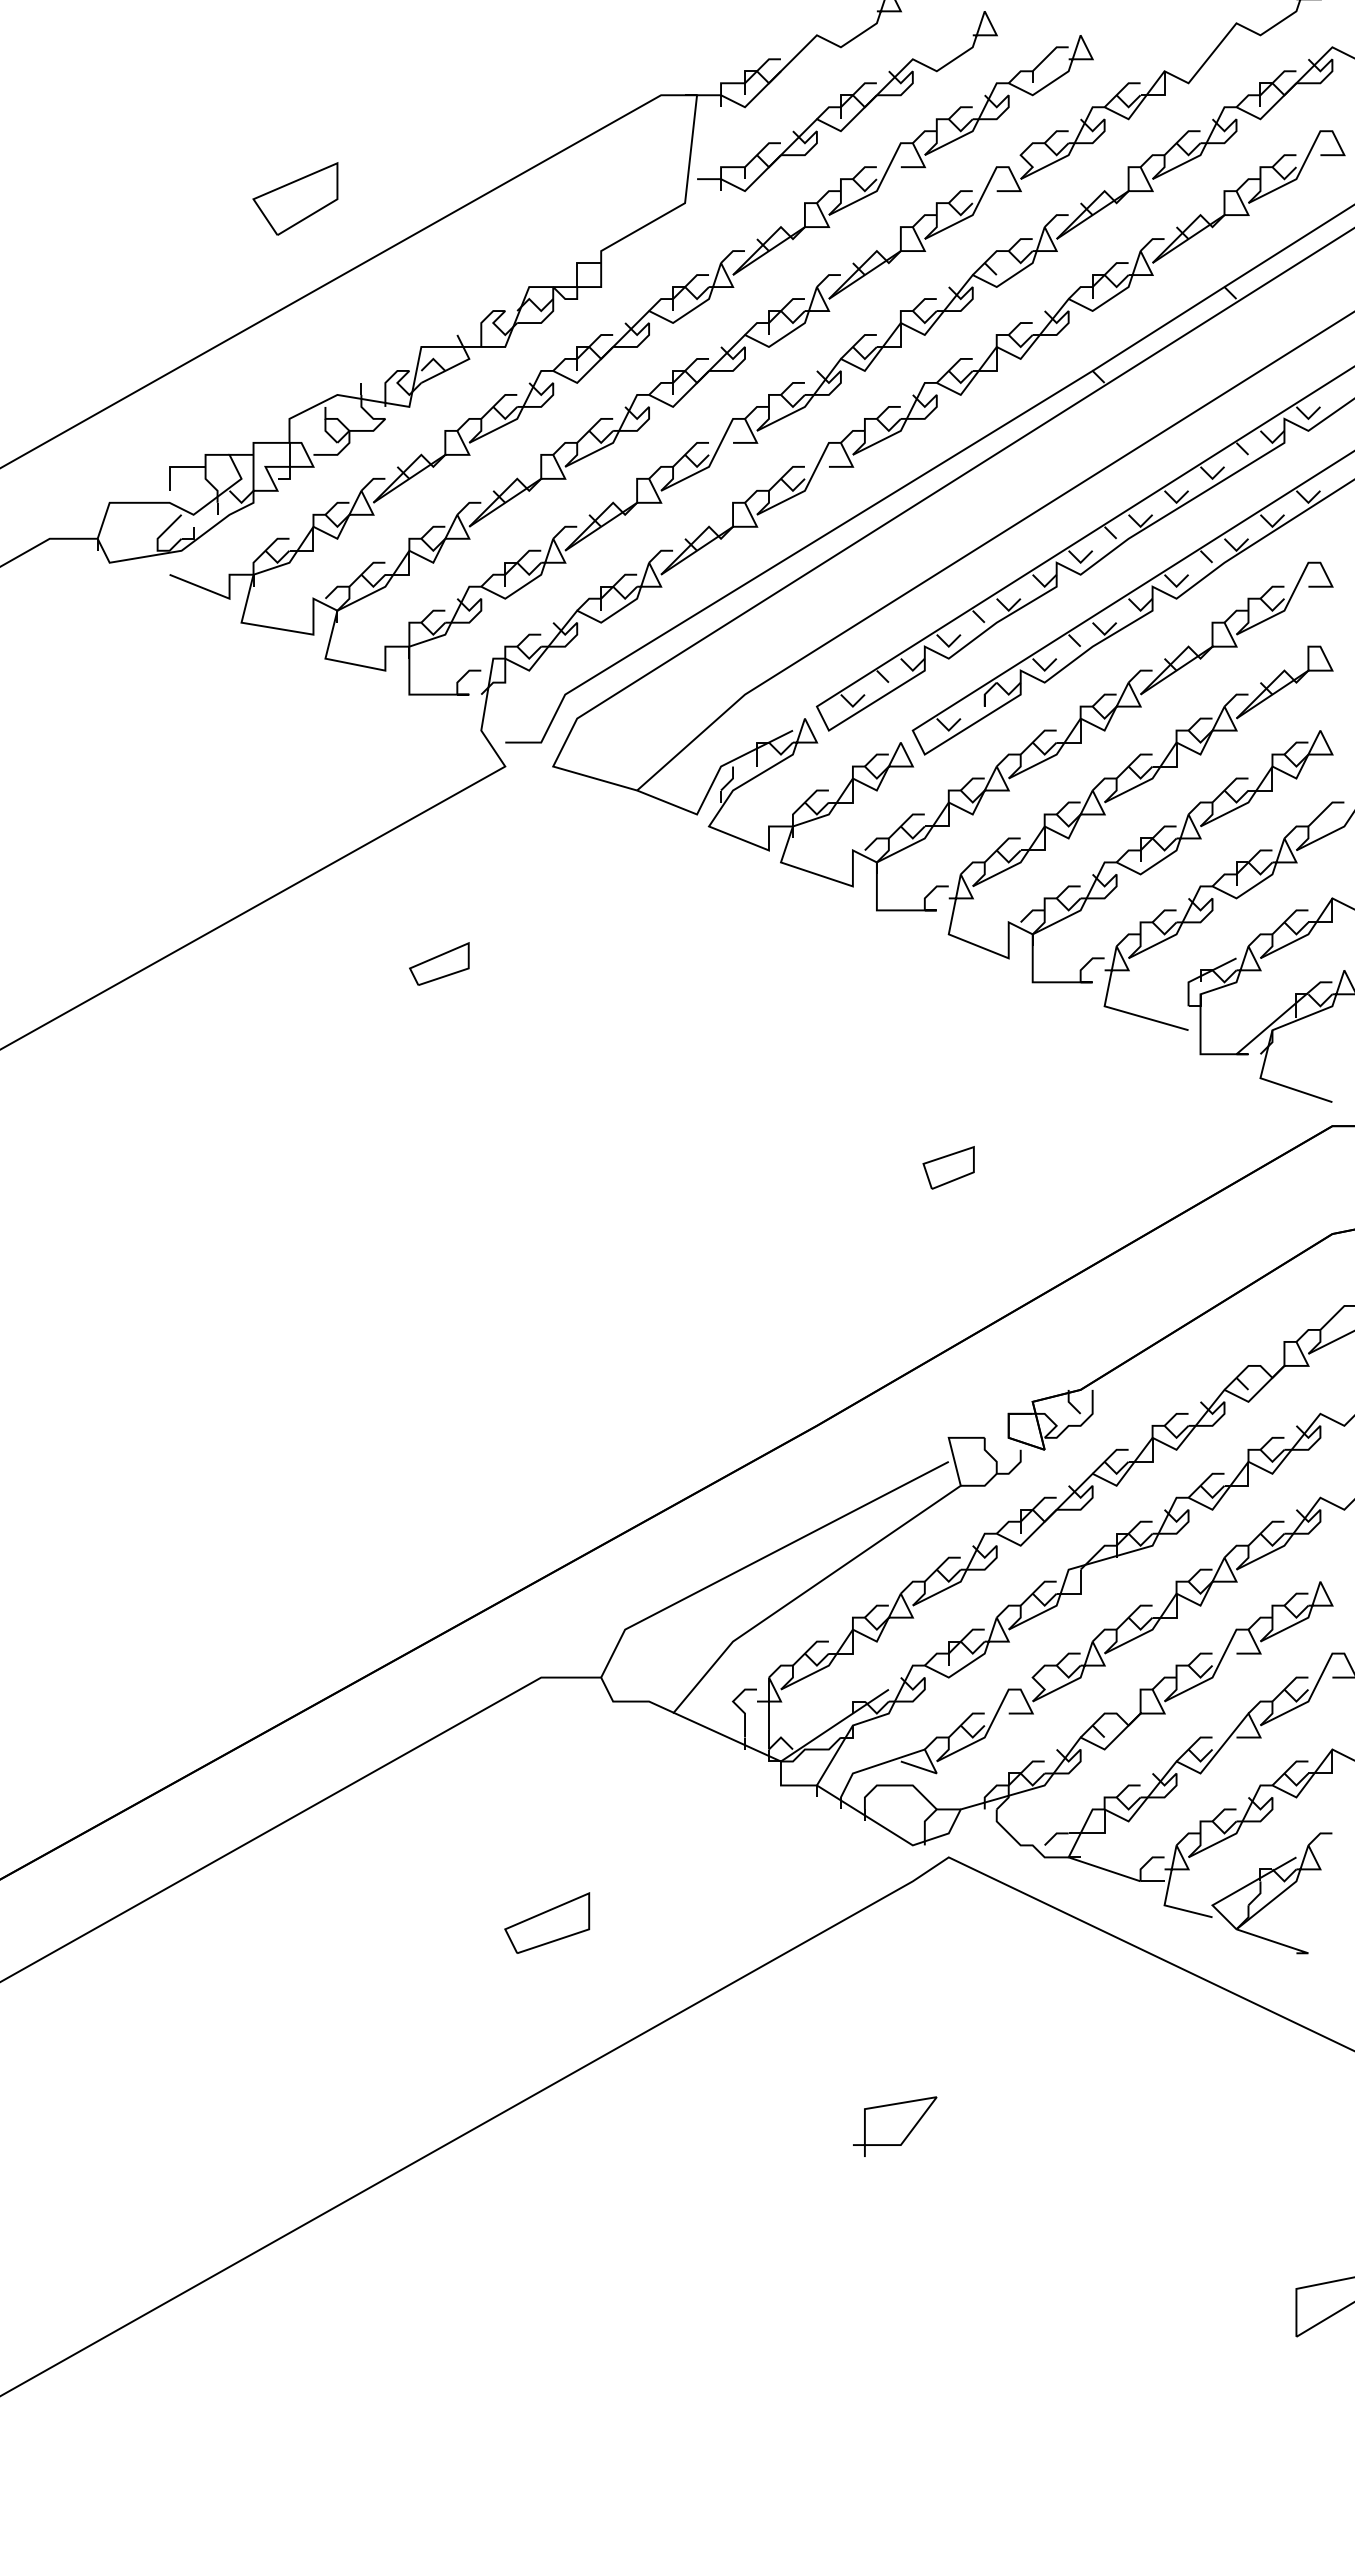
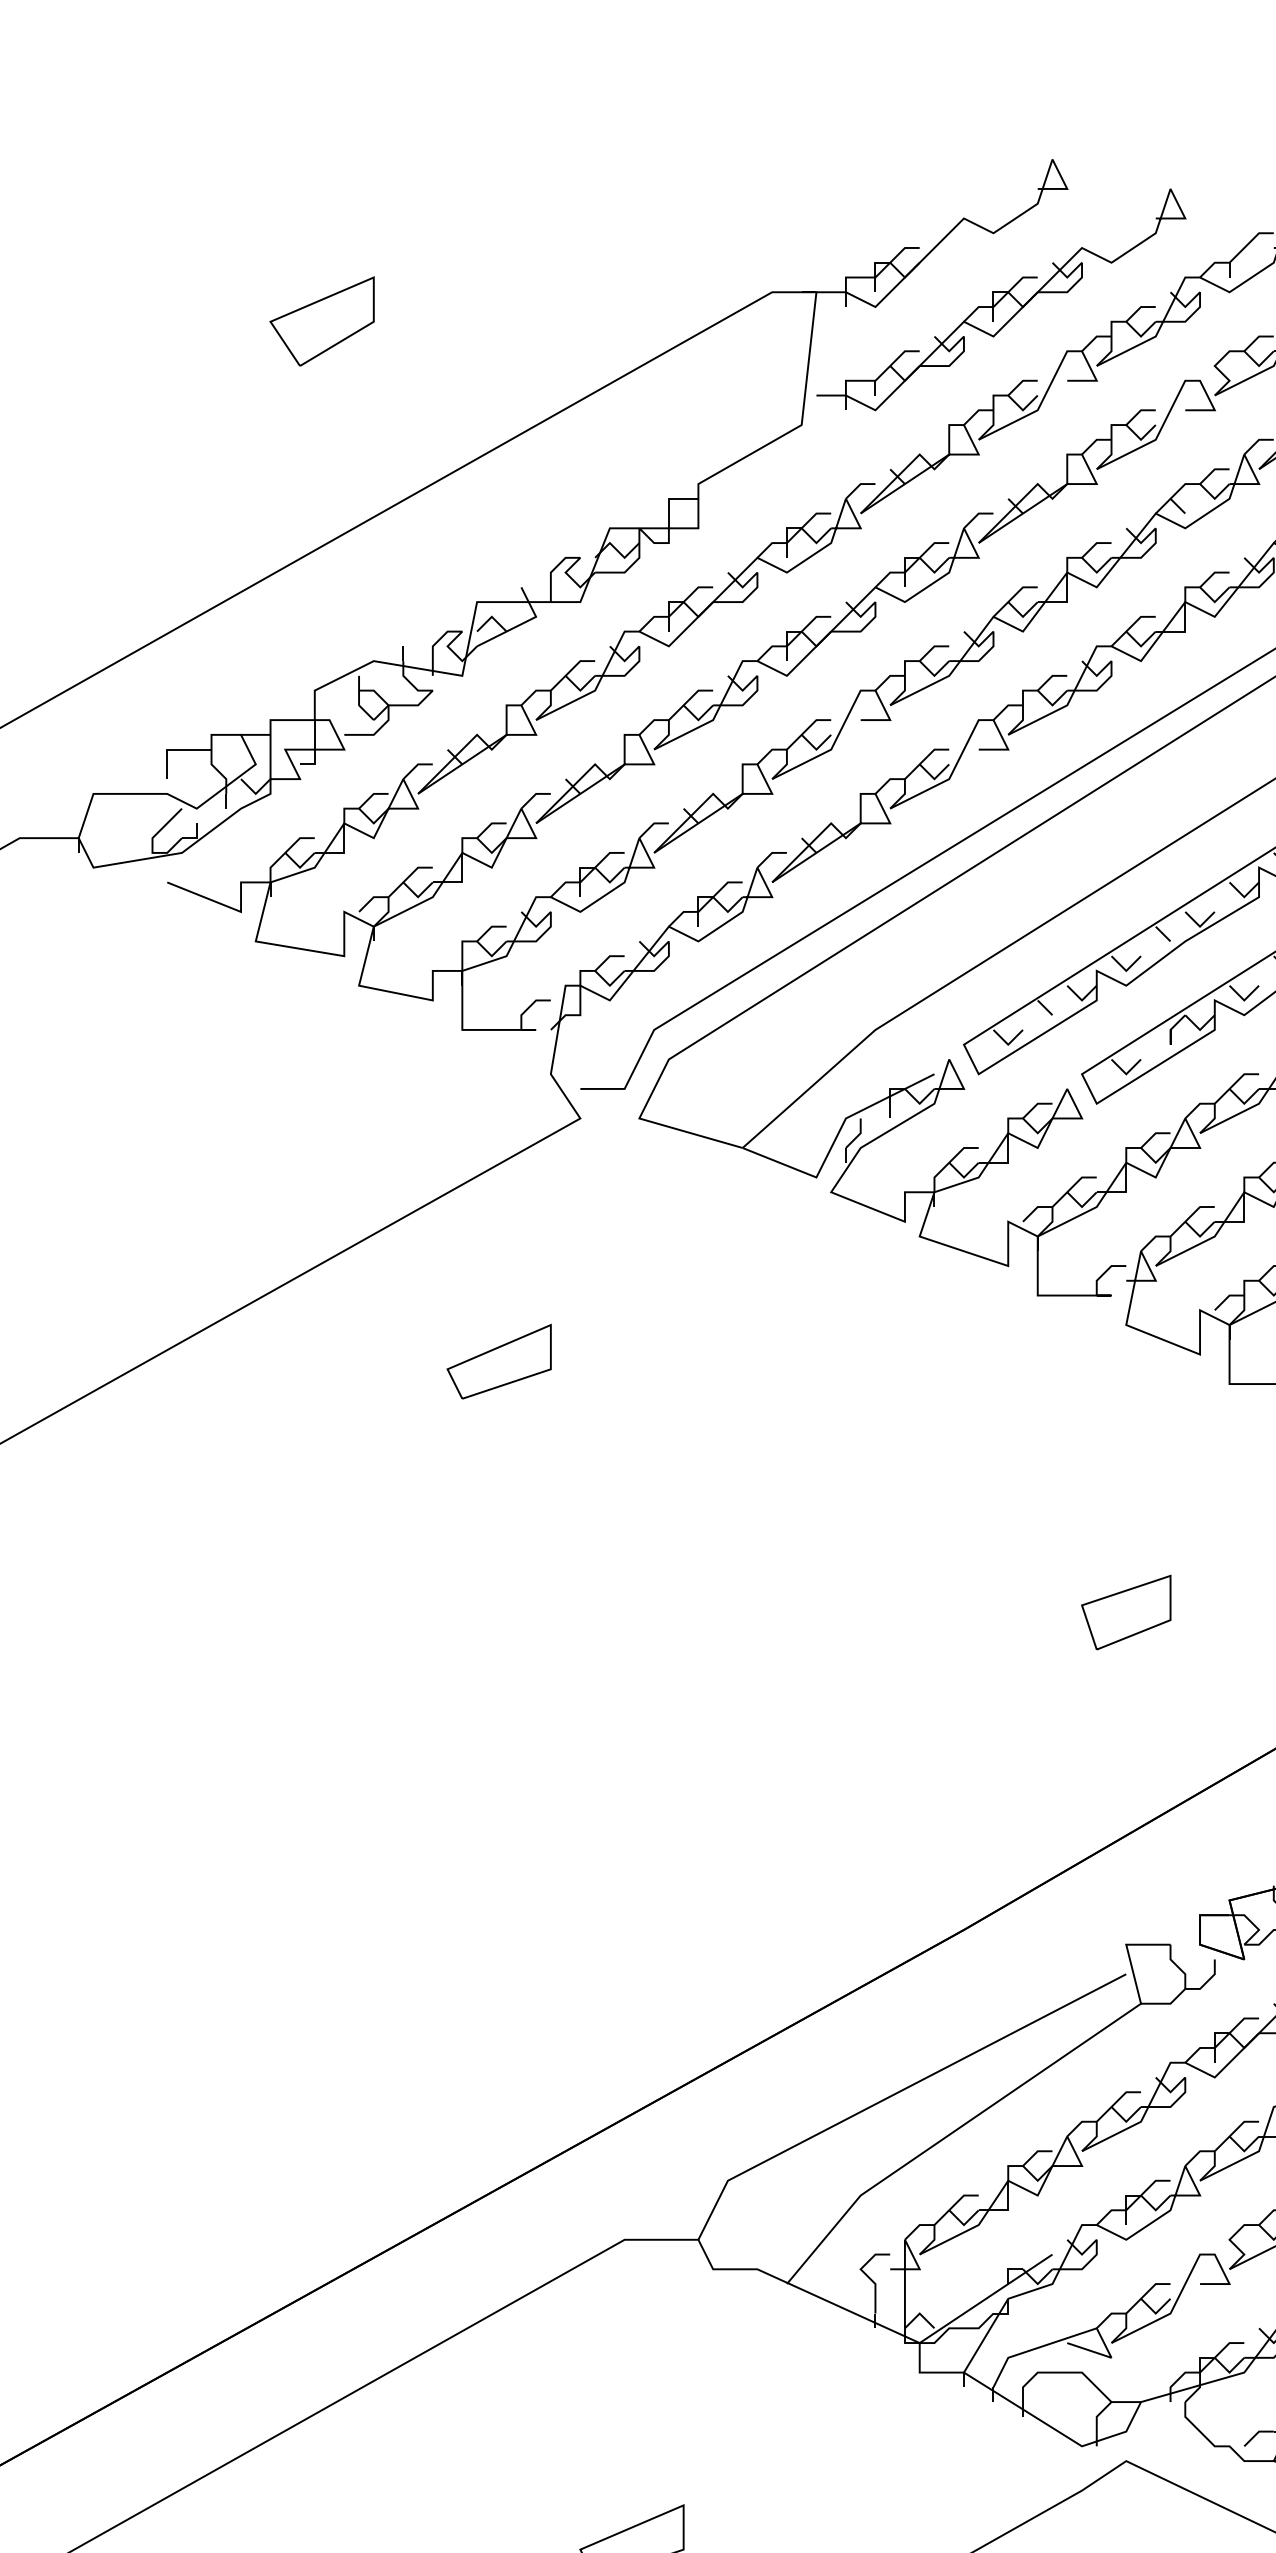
part: (295, 198) -> (322, 320), moved
part: (439, 963) -> (499, 1360), size x1.43
part: (948, 1167) -> (1125, 1611), size x1.43

